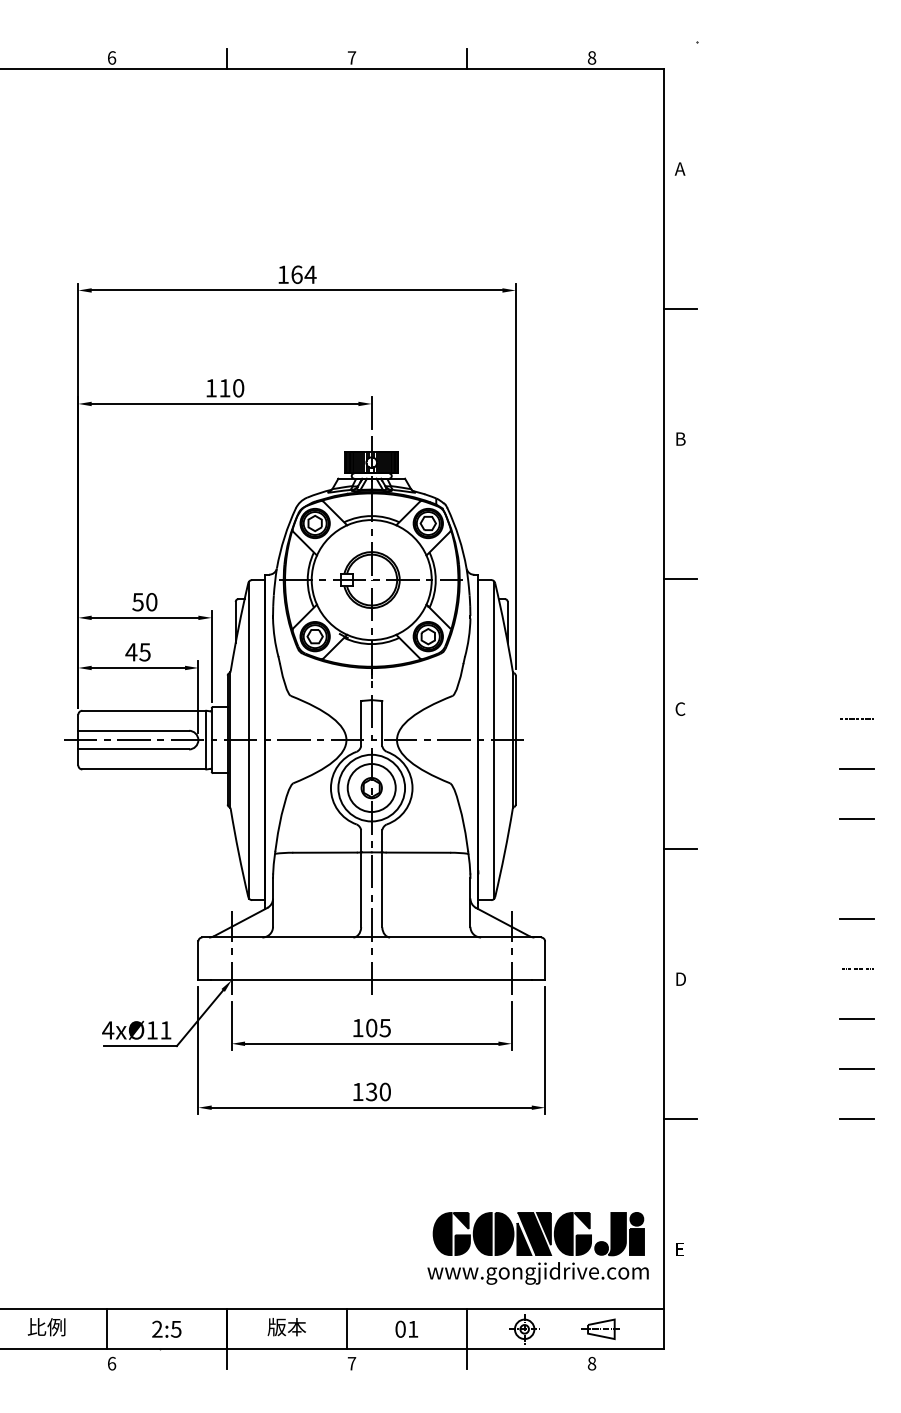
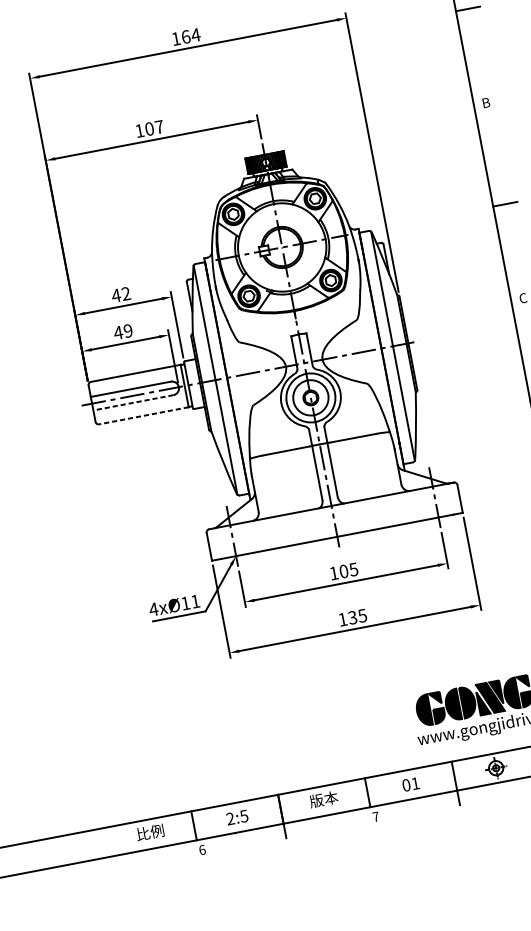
text: (231, 388) -> (154, 128), 110 -> 107
text: (144, 602) -> (120, 295), 50 -> 42
text: (144, 652) -> (127, 331), 45 -> 49
line: (133, 749) -> (133, 402), solid -> dashed
line: (143, 769) -> (143, 415), solid -> dashed
text: (384, 1091) -> (361, 615), 130 -> 135

